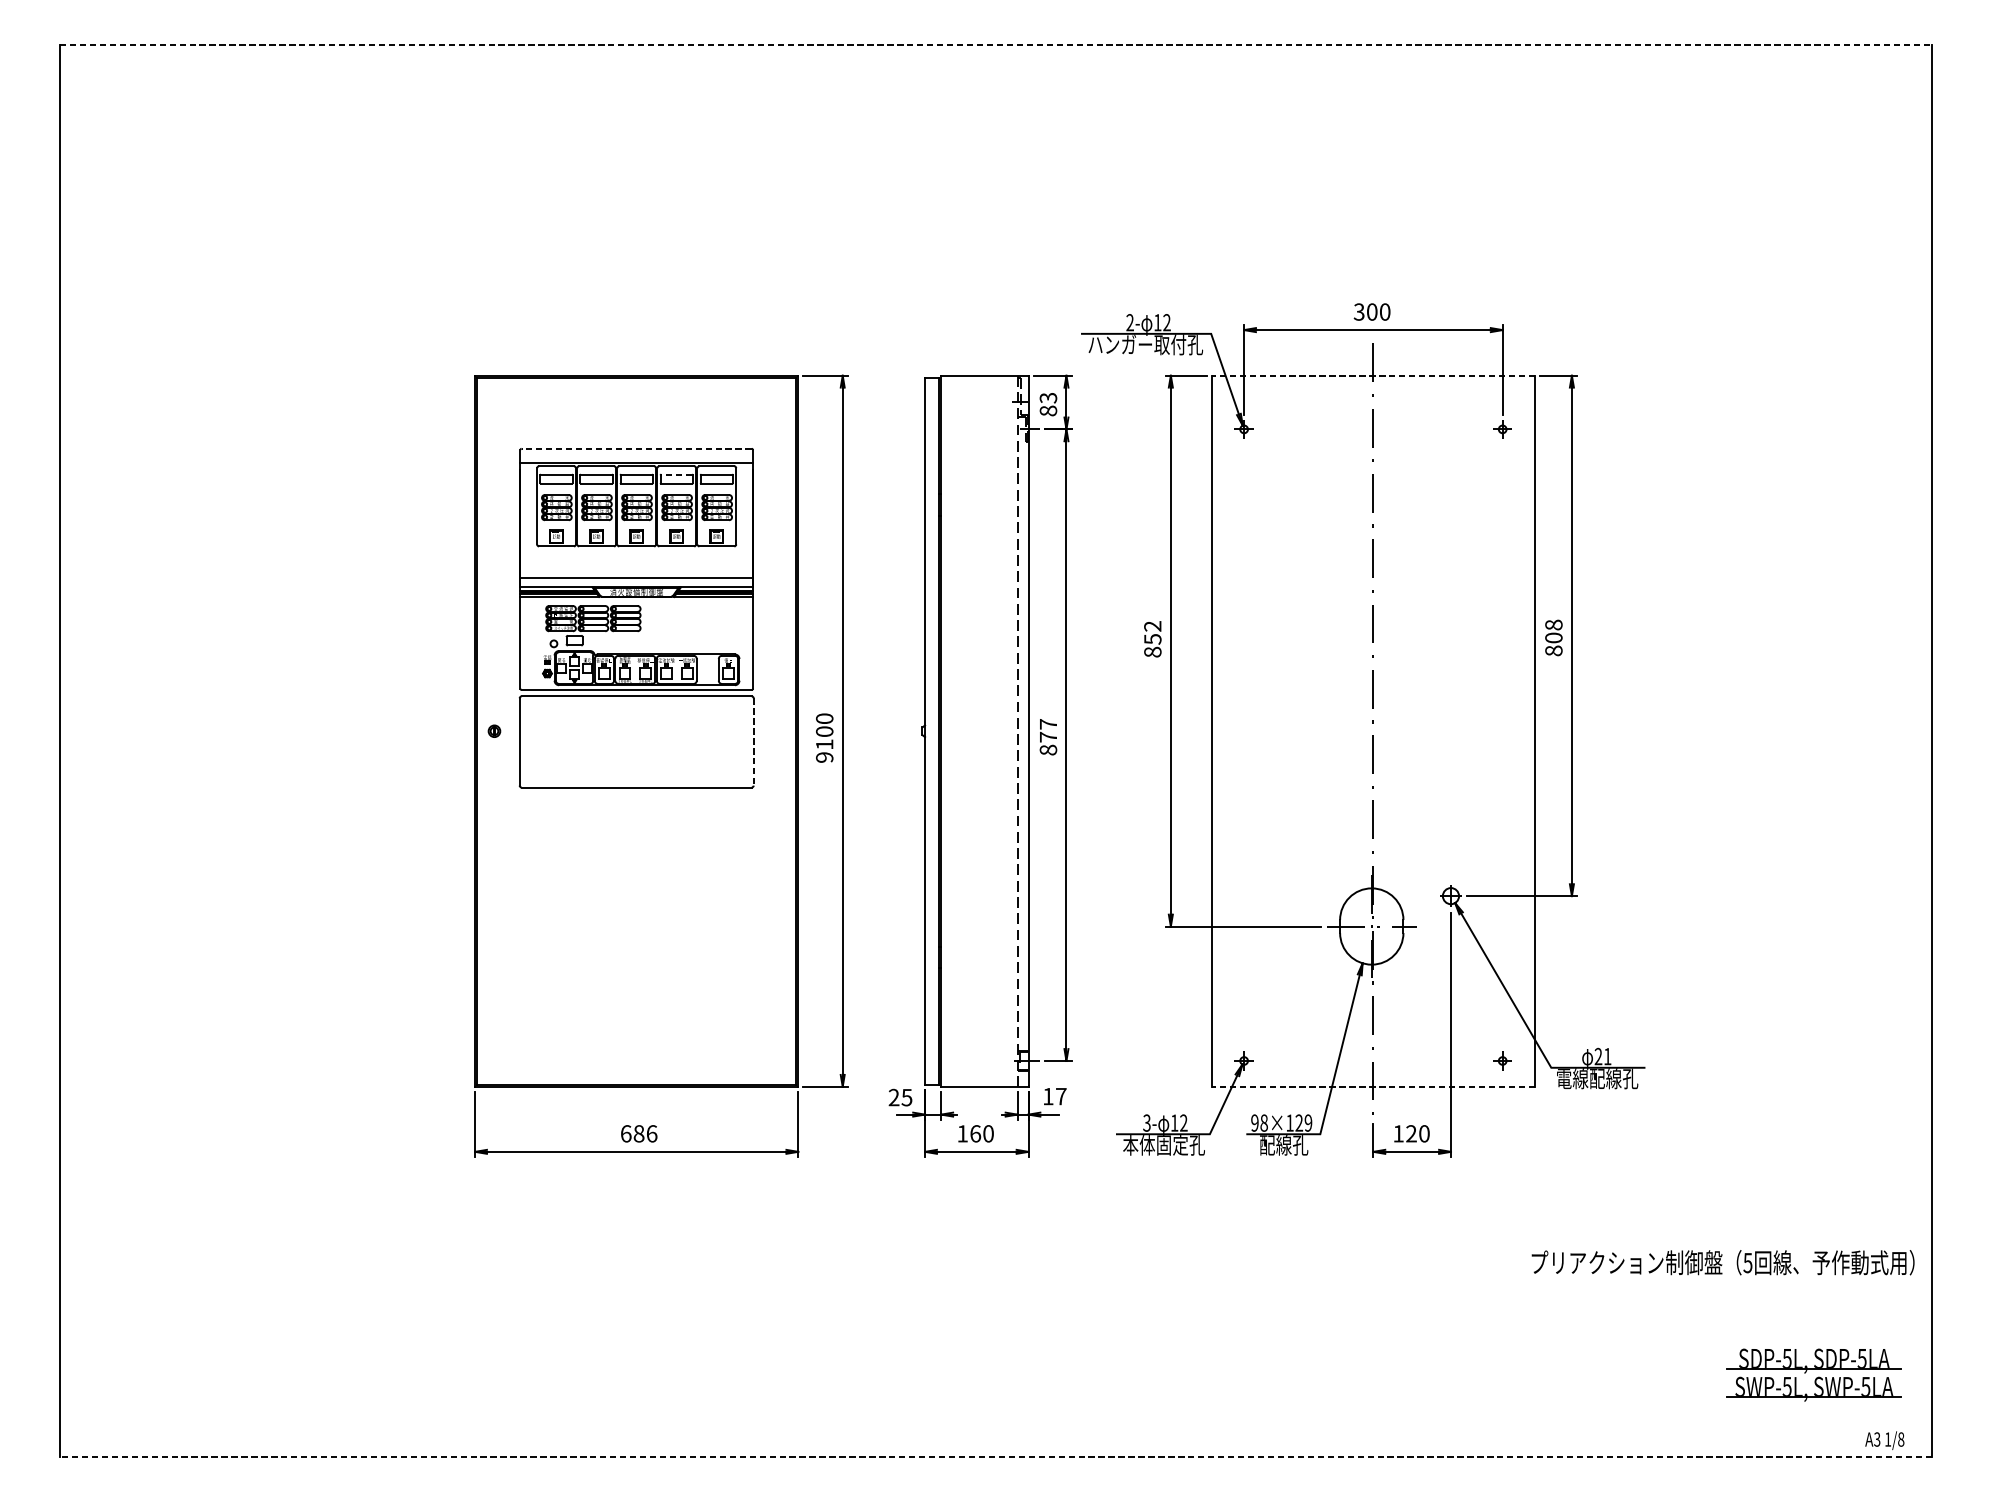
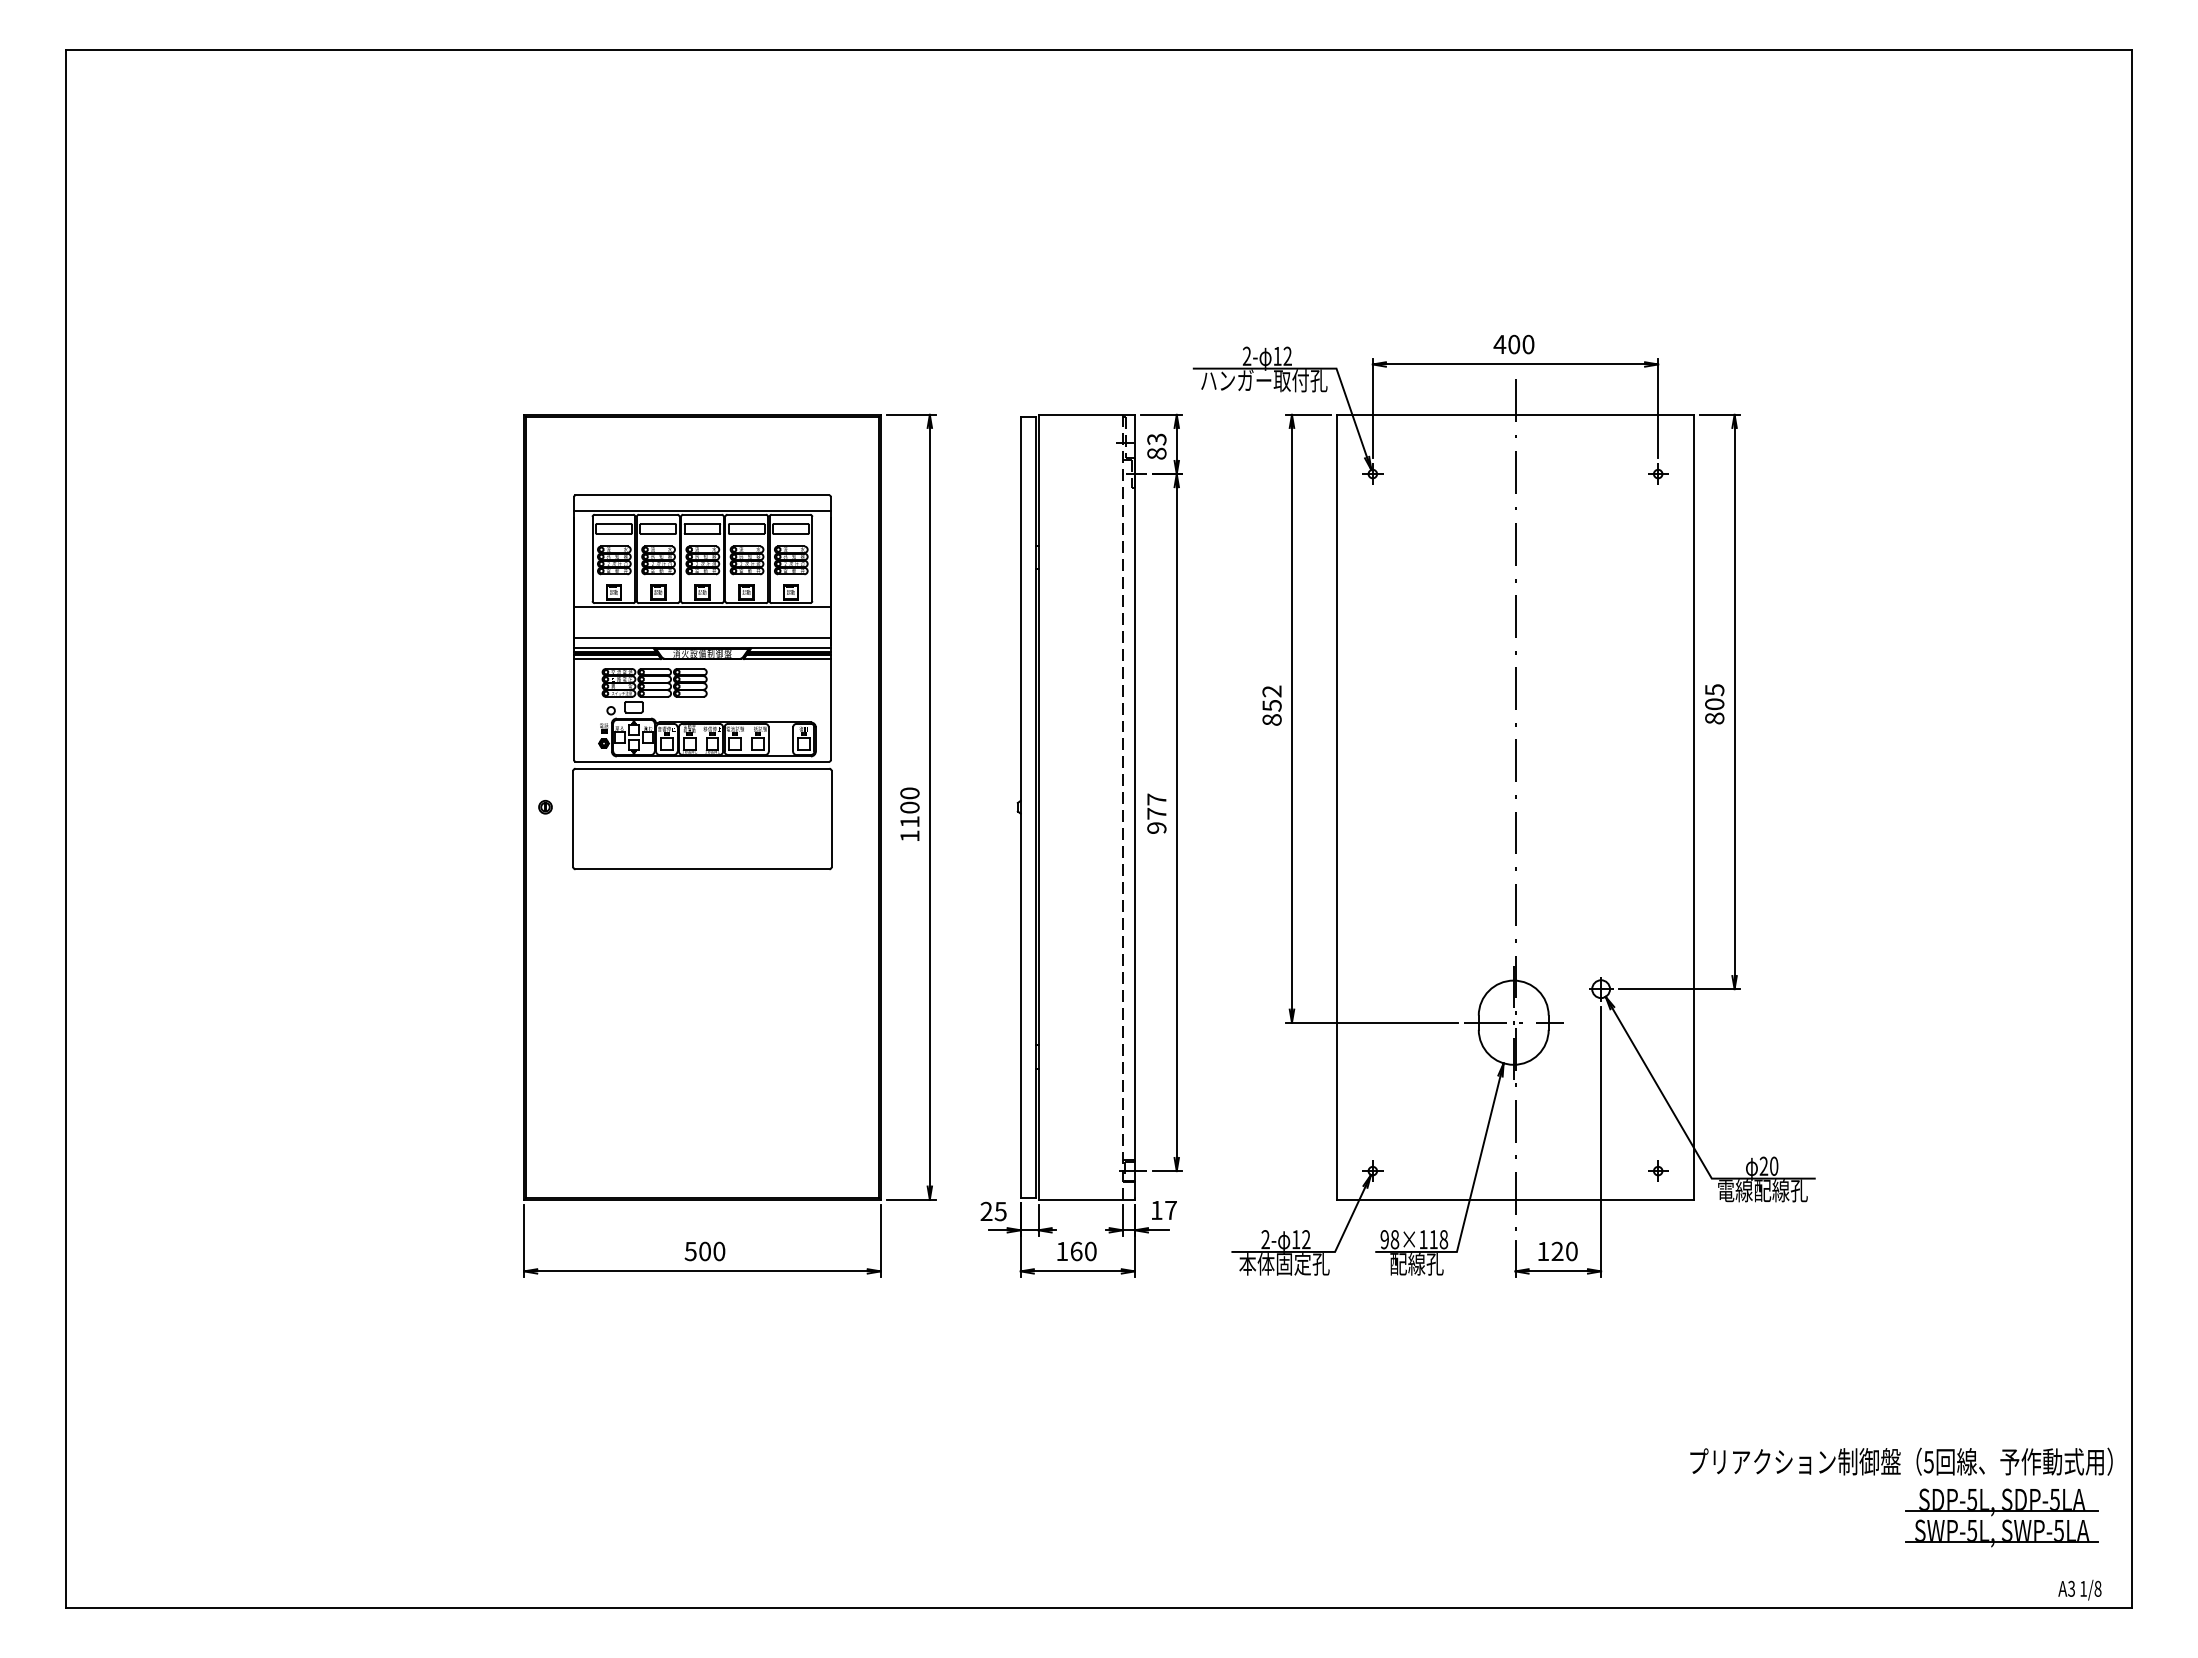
line: (996, 44) -> (1099, 49), dashed -> solid
text: (1358, 311) -> (1499, 344), 300 -> 400
line: (1373, 375) -> (1515, 414), dashed -> solid
line: (636, 448) -> (702, 495), dashed -> solid
line: (676, 475) -> (746, 524), dashed -> solid
line: (636, 549) -> (702, 606), added
text: (1553, 625) -> (1714, 690), 808 -> 805
line: (753, 742) -> (831, 819), dashed -> solid
text: (1048, 749) -> (1156, 827), 877 -> 977
text: (824, 757) -> (909, 836), 9100 -> 1100
text: (1608, 1055) -> (1774, 1165), 21 -> 20
line: (1373, 1086) -> (1515, 1199), dashed -> solid
text: (1146, 1122) -> (1265, 1239), 3- -> 2-
text: (1303, 1122) -> (1438, 1239), 98×129 -> 98×118
text: (638, 1133) -> (704, 1251), 686 -> 500
text: (1723, 1262) -> (1901, 1461), moved
line: (995, 1457) -> (1098, 1608), dashed -> solid

